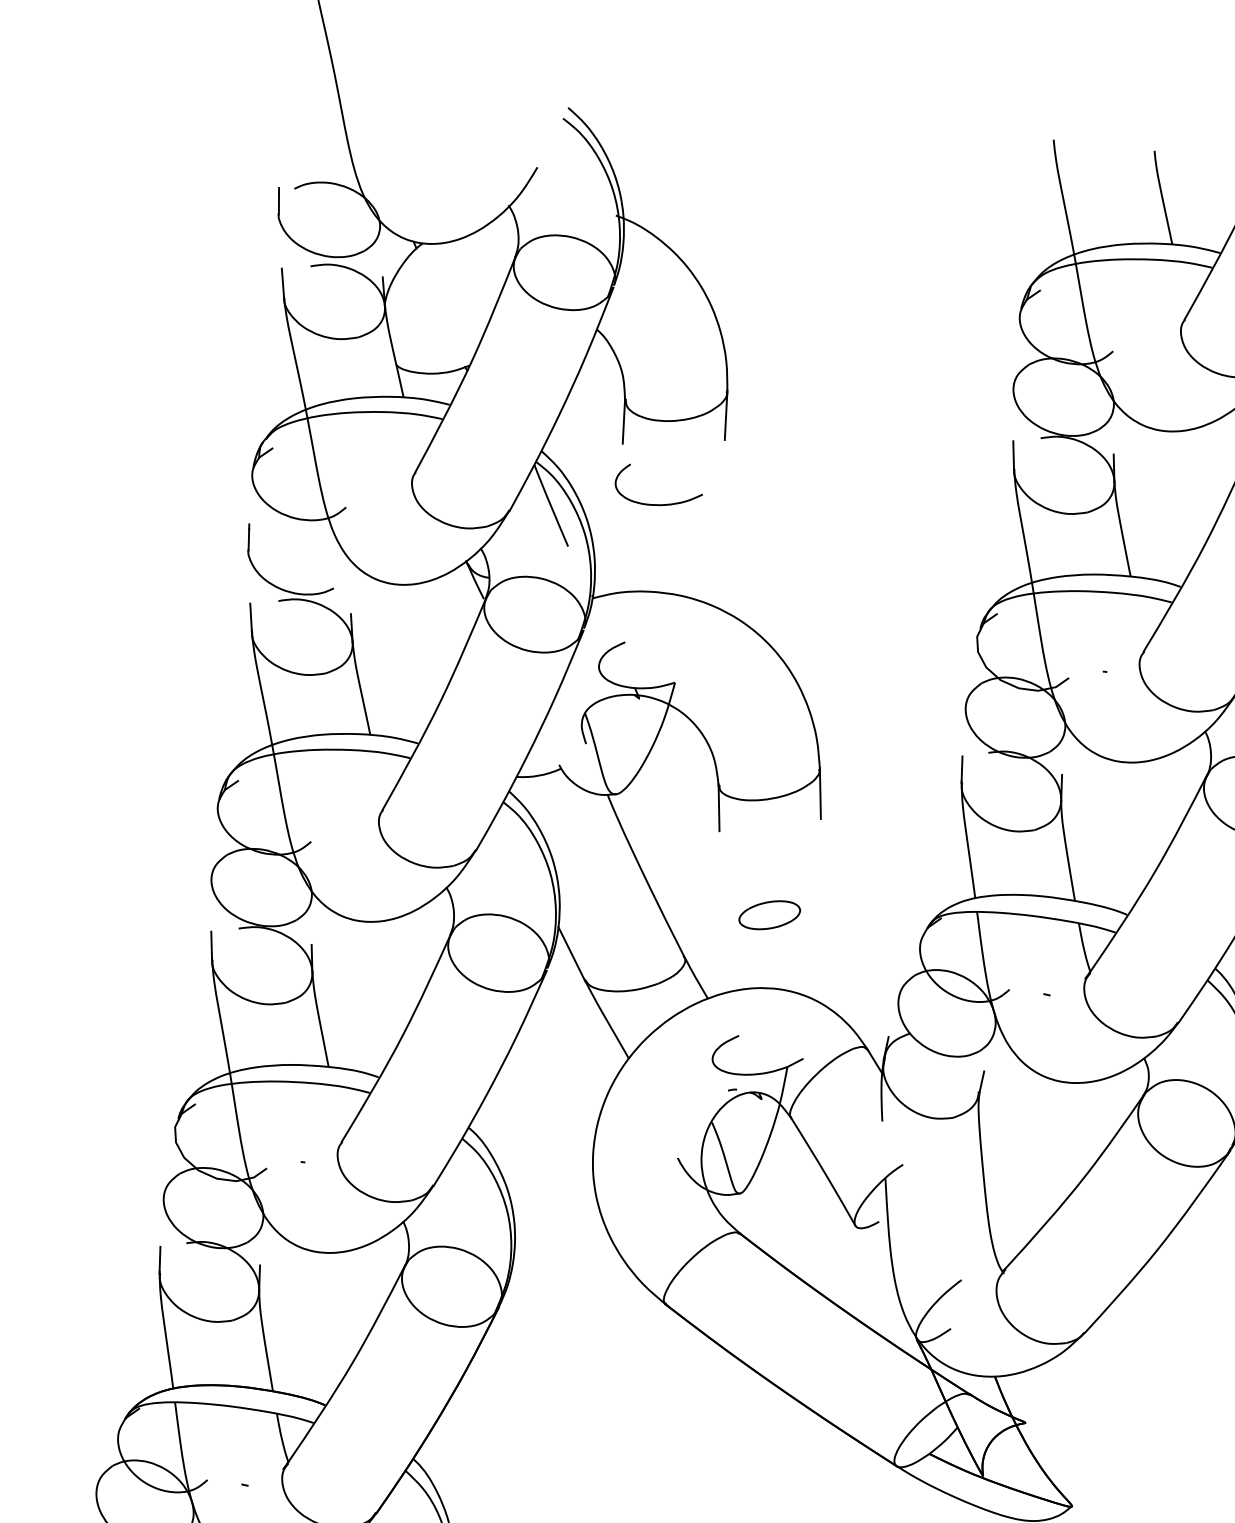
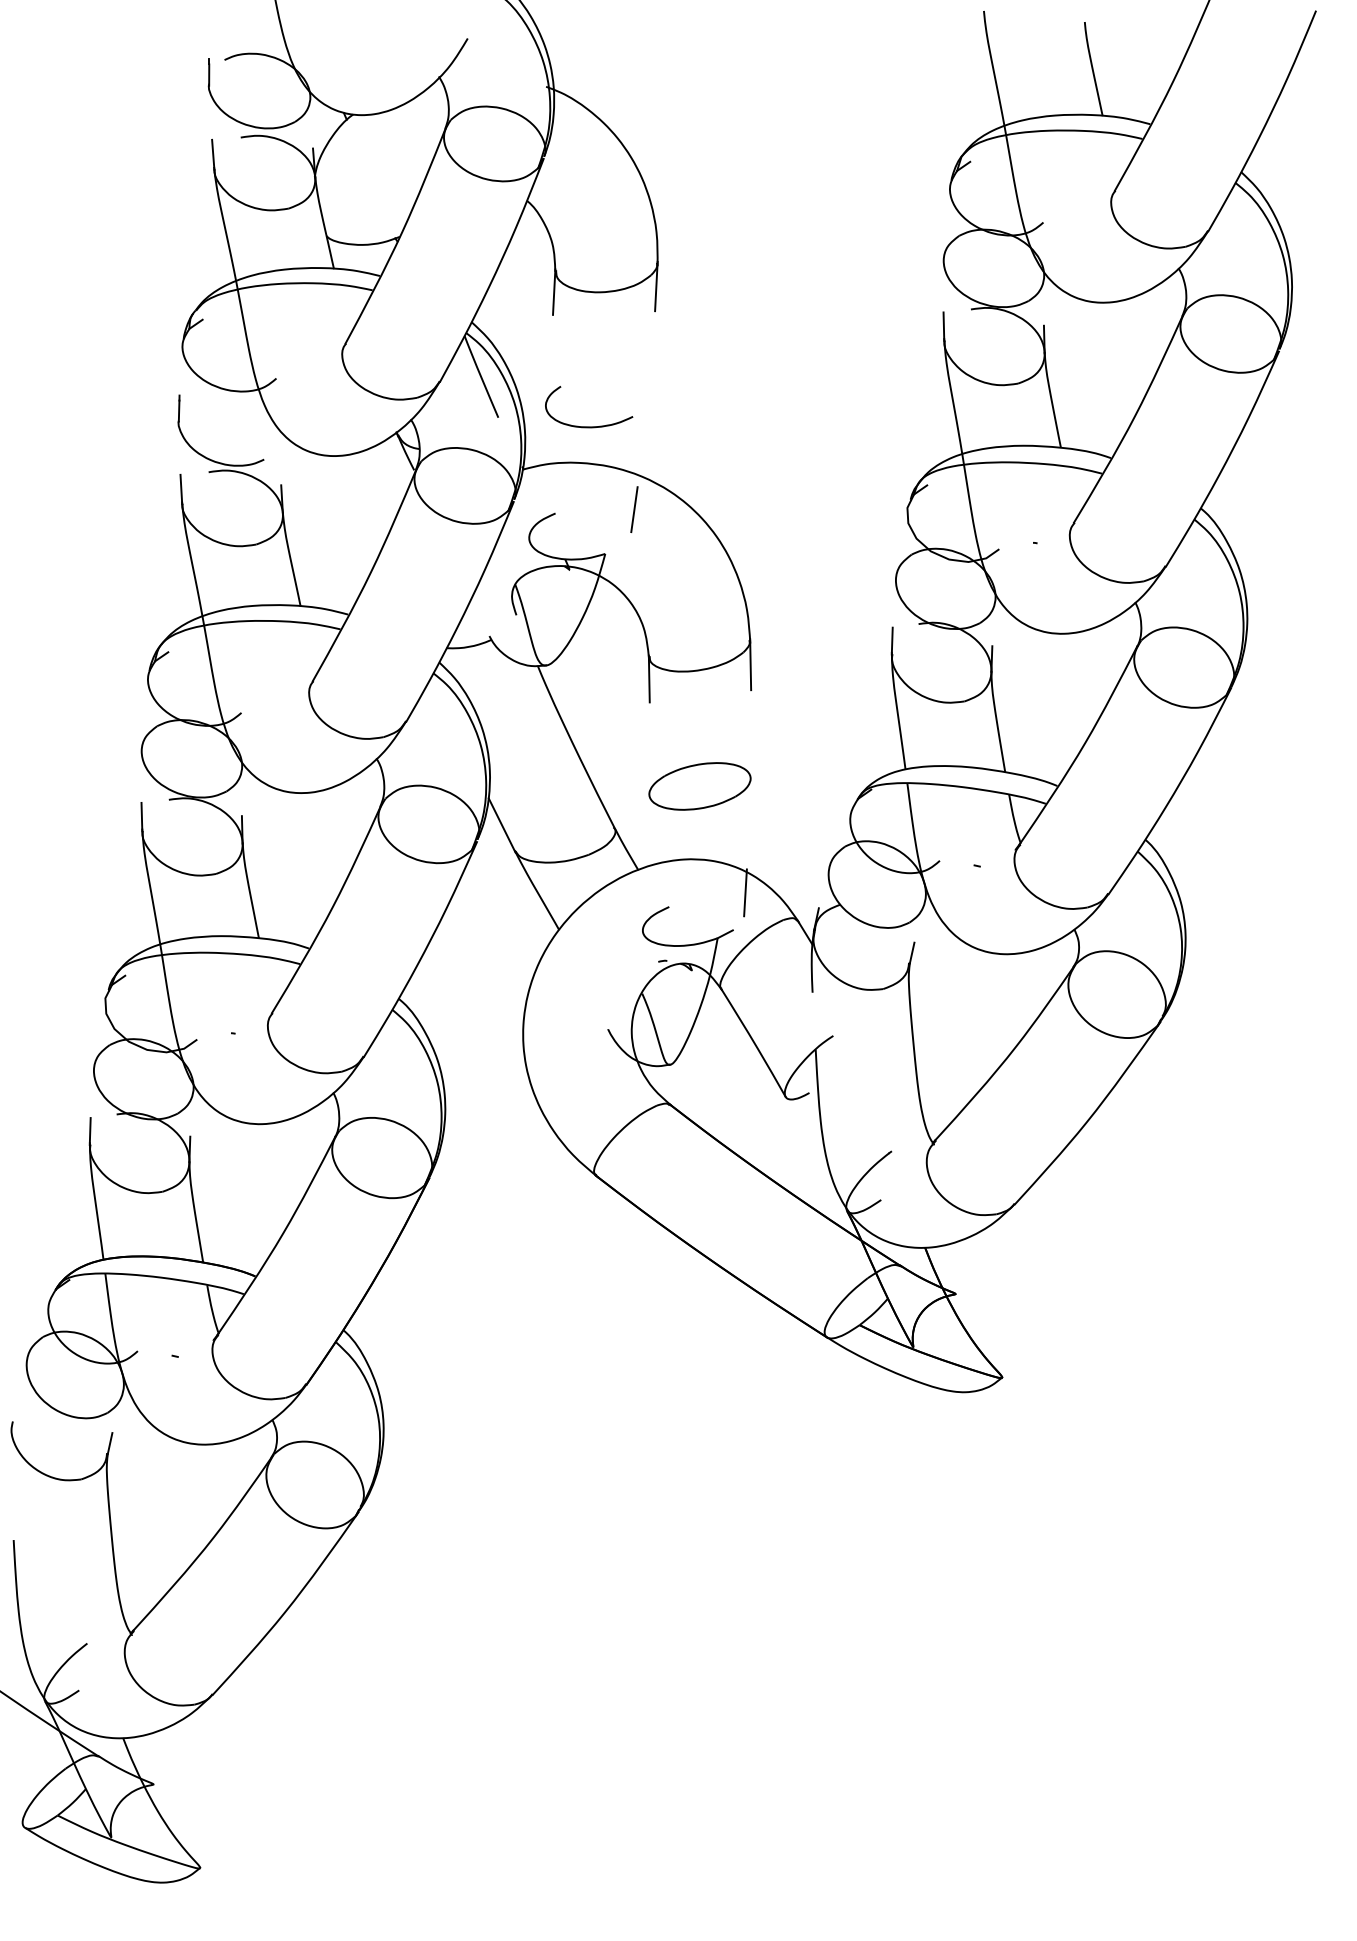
curve: (659, 504) -> (589, 426), moved
line: (704, 638) -> (634, 509), added
part: (769, 915) -> (699, 786), size x1.67
line: (815, 1021) -> (745, 892), added

